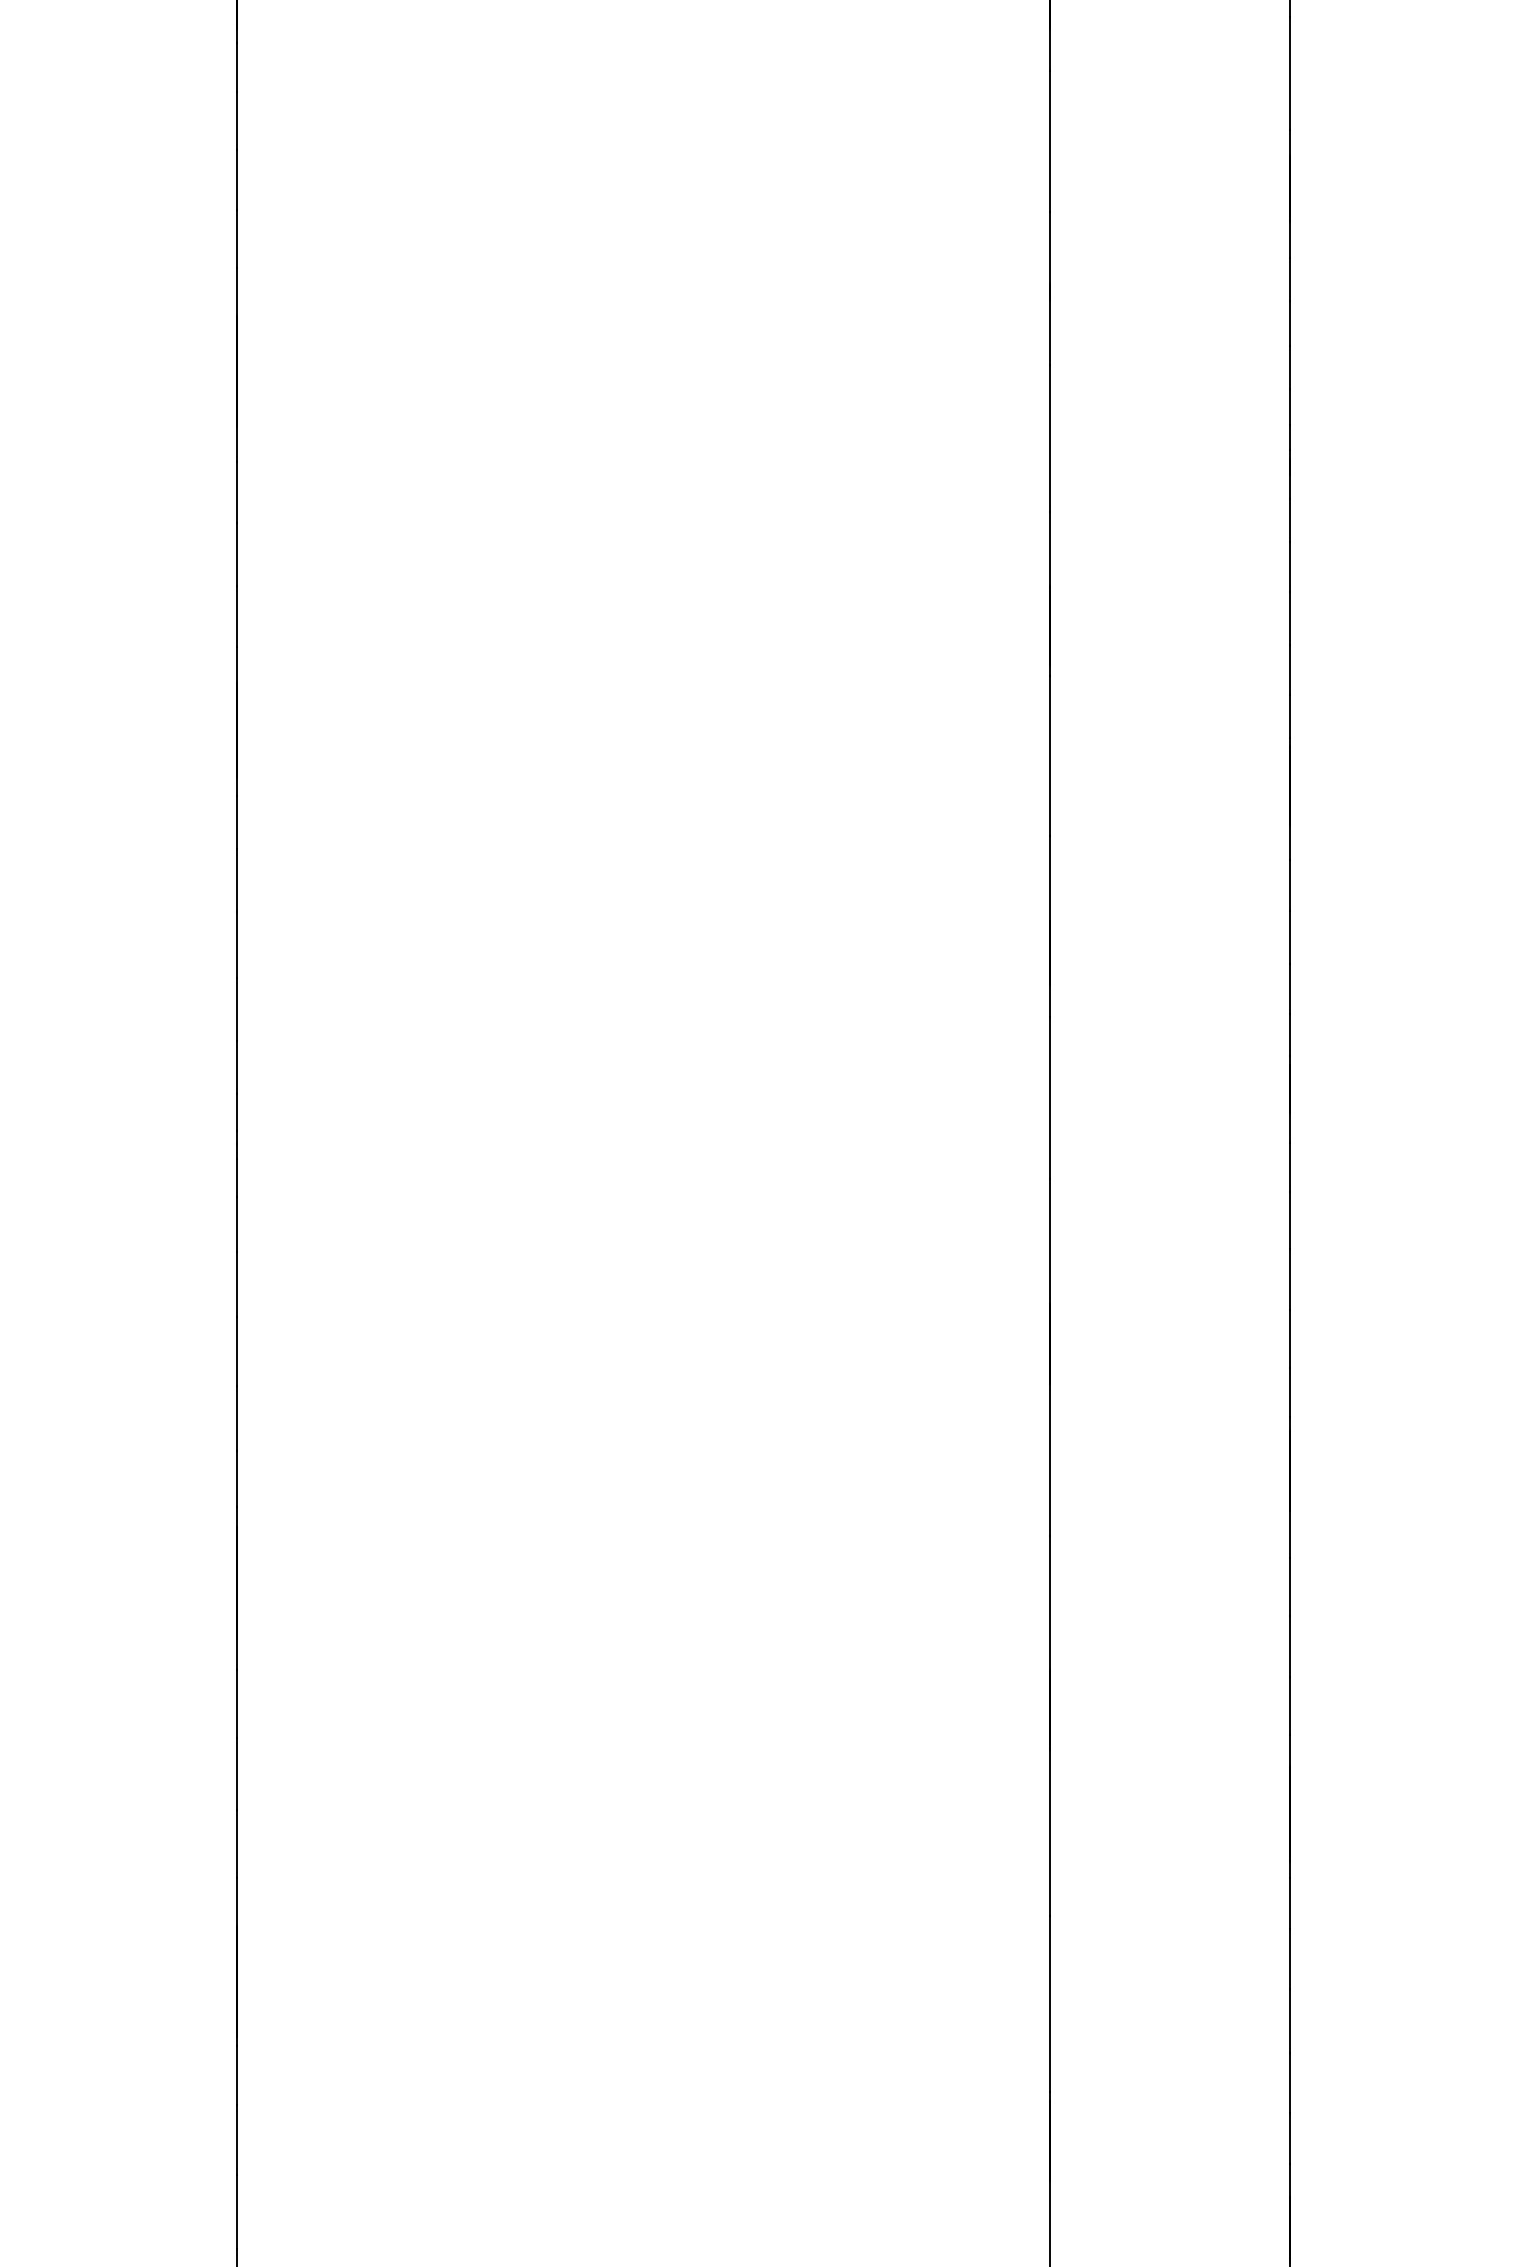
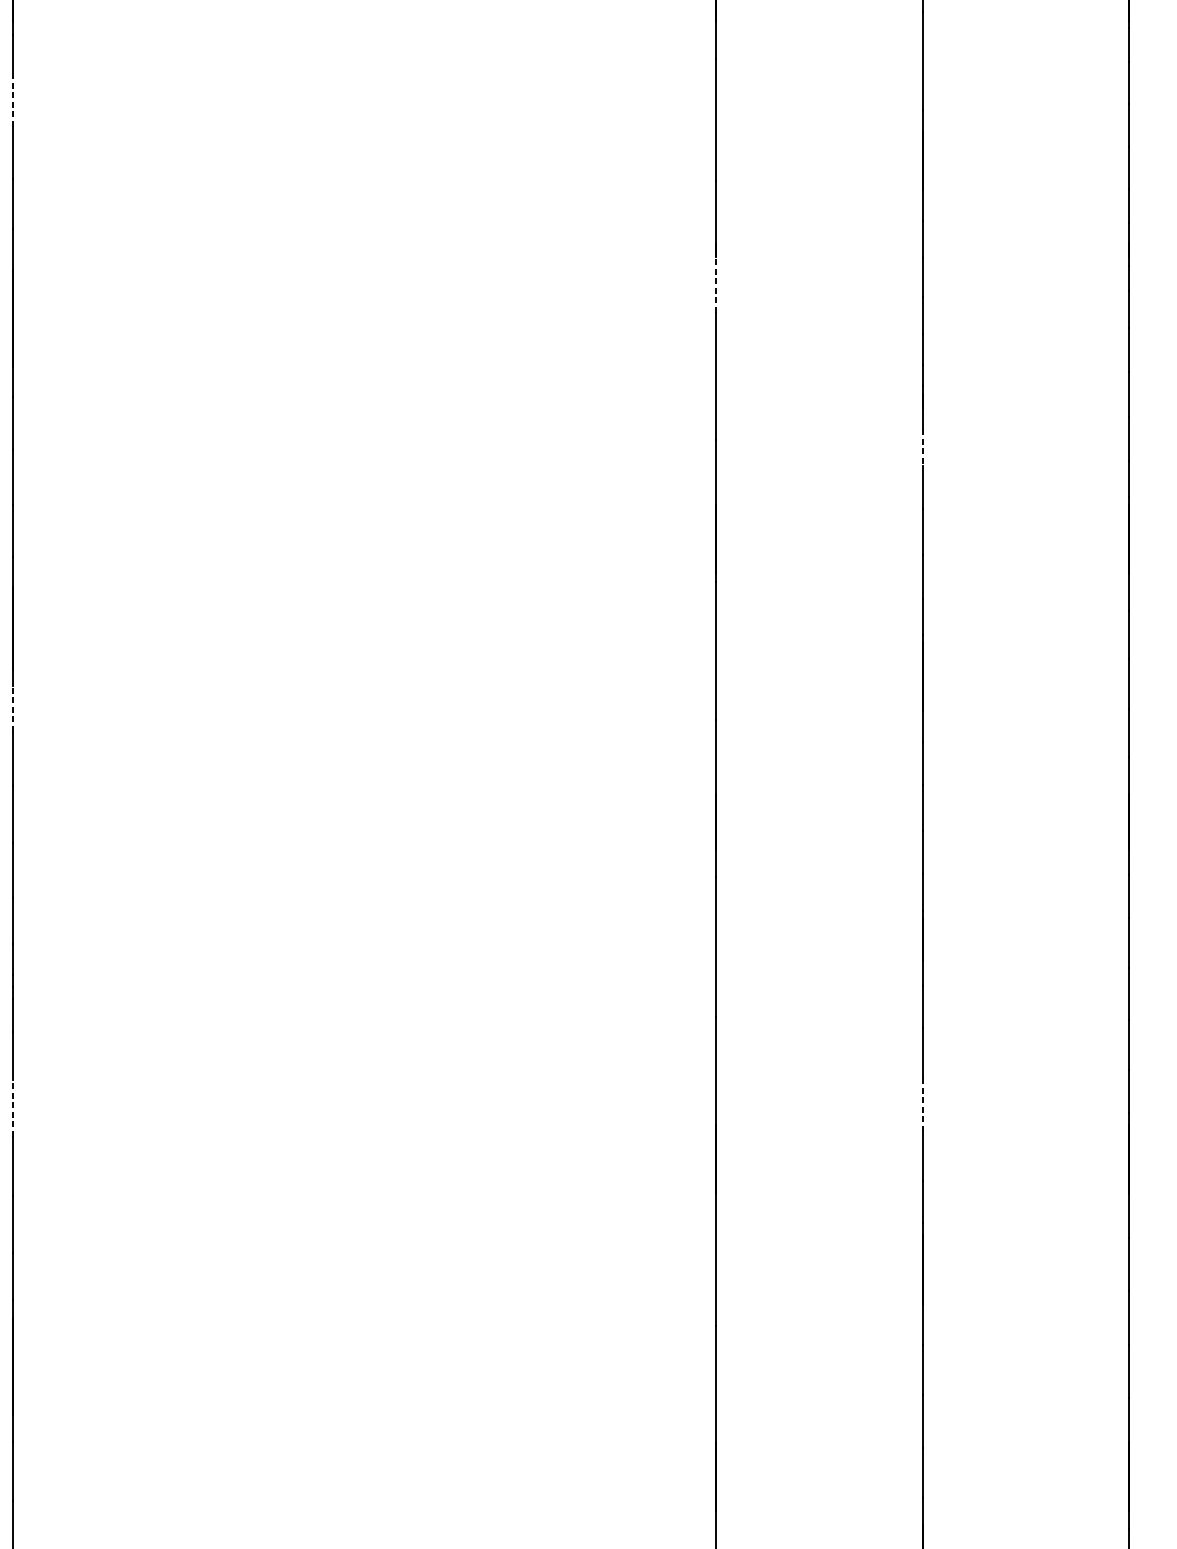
line: (237, 120) -> (12, 101), solid -> dashed
line: (1050, 331) -> (715, 284), solid -> dashed
line: (1289, 520) -> (922, 447), solid -> dashed
line: (237, 822) -> (12, 708), solid -> dashed
line: (1289, 1280) -> (922, 1104), solid -> dashed
line: (237, 1284) -> (12, 1108), solid -> dashed

